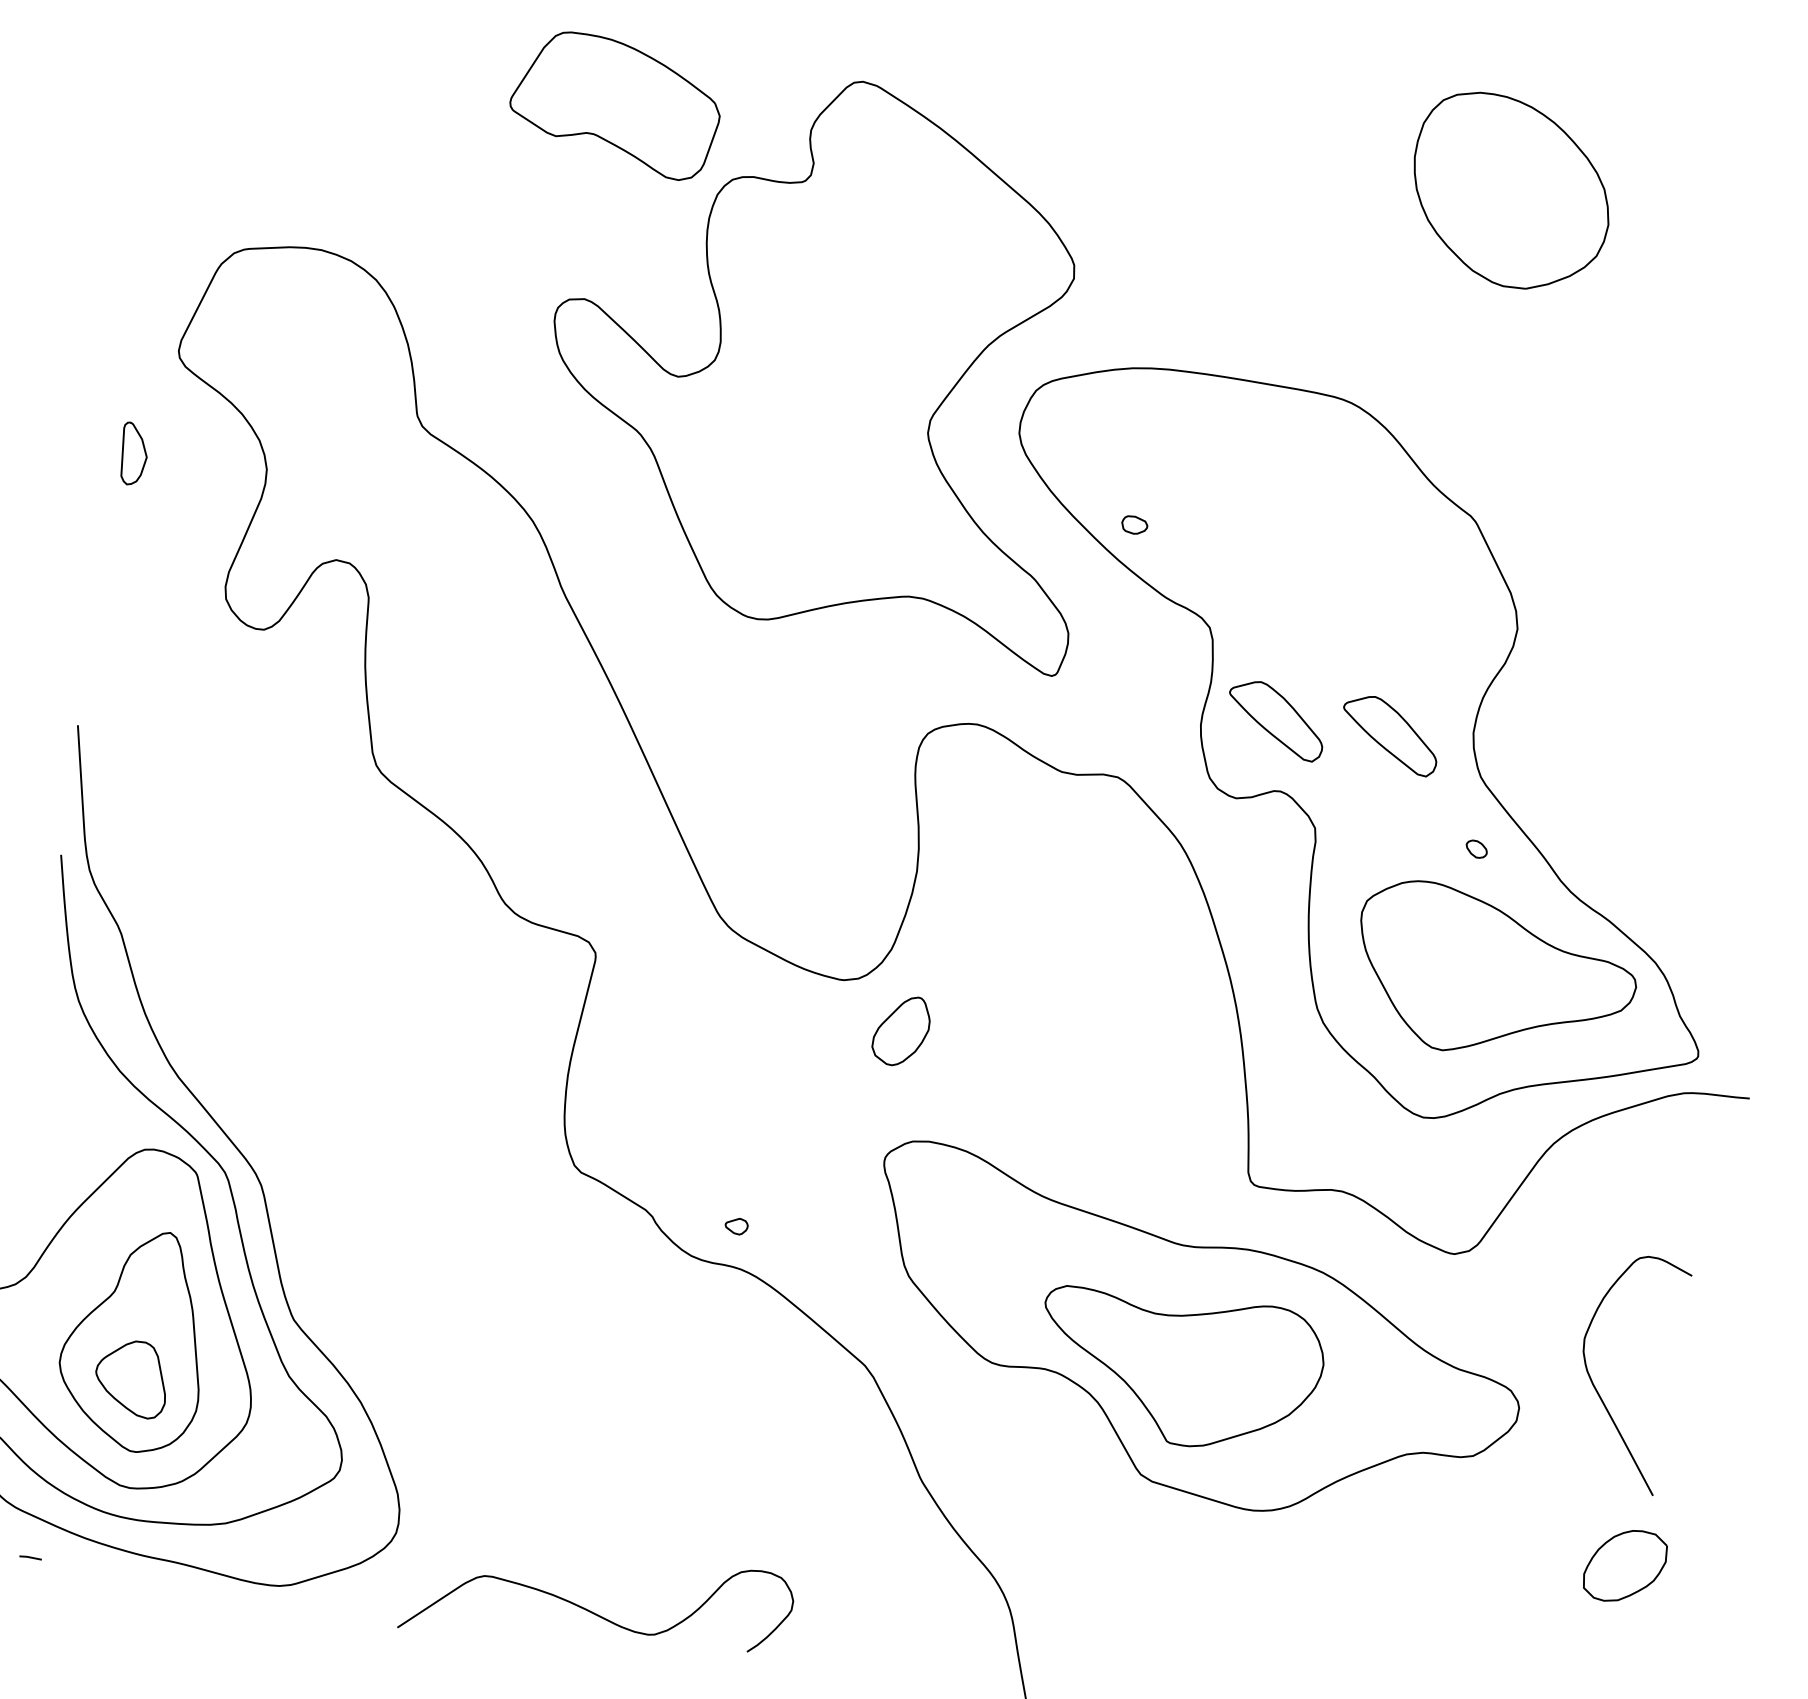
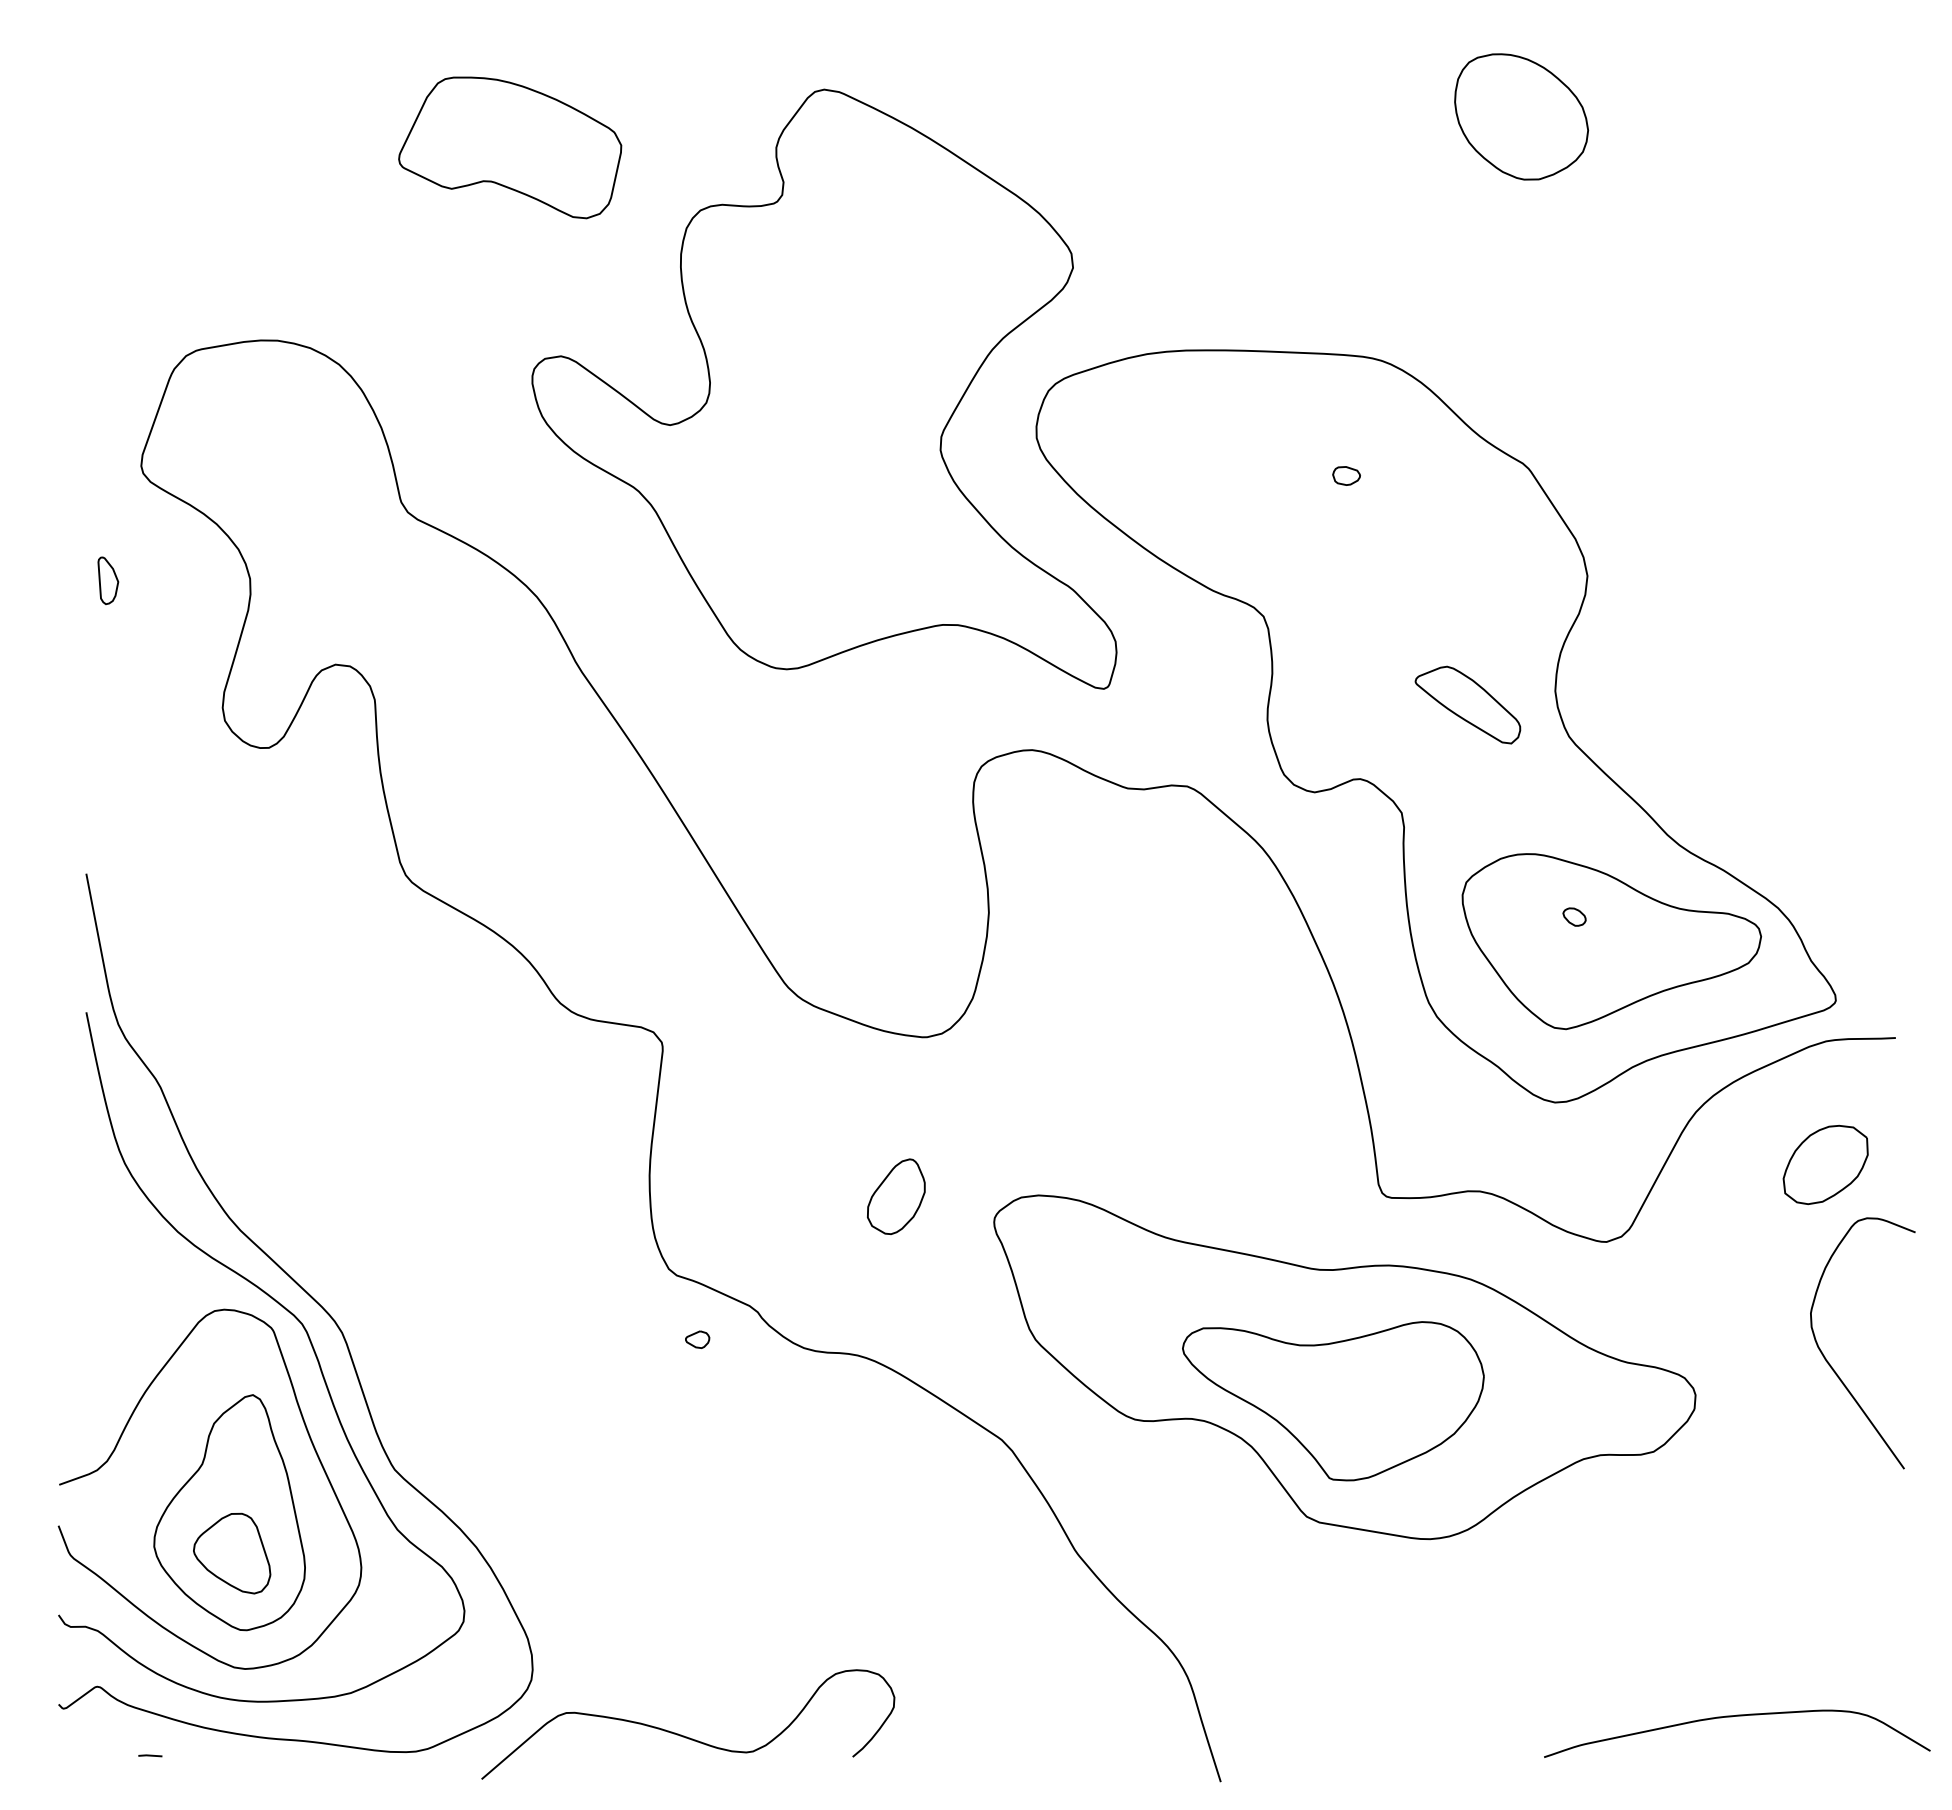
part: (615, 104) -> (510, 147), moved
part: (1511, 191) -> (1521, 116), size x0.62
part: (134, 453) -> (108, 580), size x0.71
part: (1134, 524) -> (1346, 475), moved
part: (1275, 719) -> (1345, 704), removed
part: (1476, 848) -> (1574, 916), moved
part: (901, 1030) -> (896, 1196), moved
part: (736, 1226) -> (697, 1339), moved
curve: (1597, 1390) -> (1831, 1365), moved
part: (1625, 1565) -> (1825, 1164), moved
curve: (592, 1611) -> (684, 1735), moved

